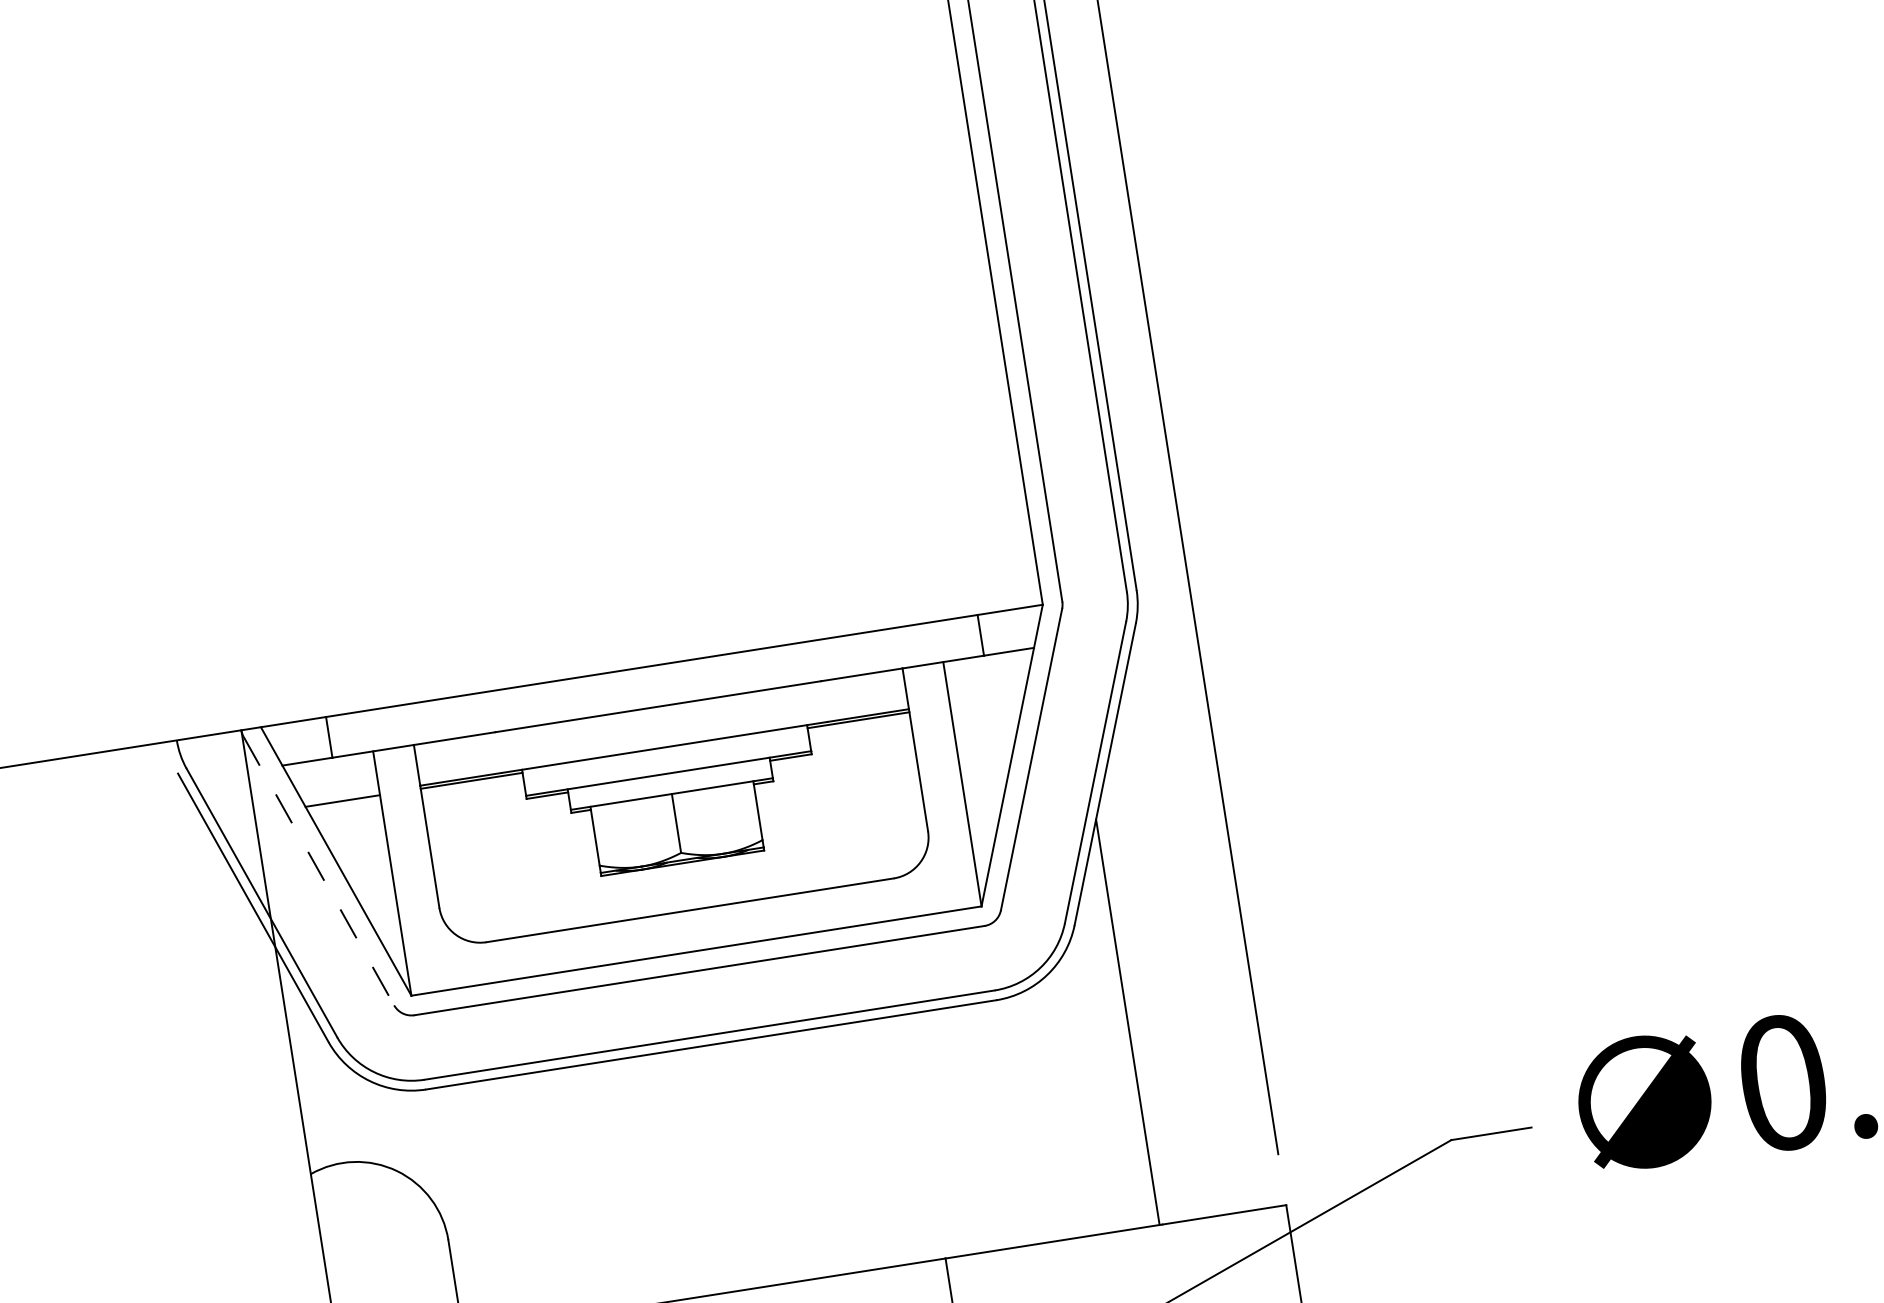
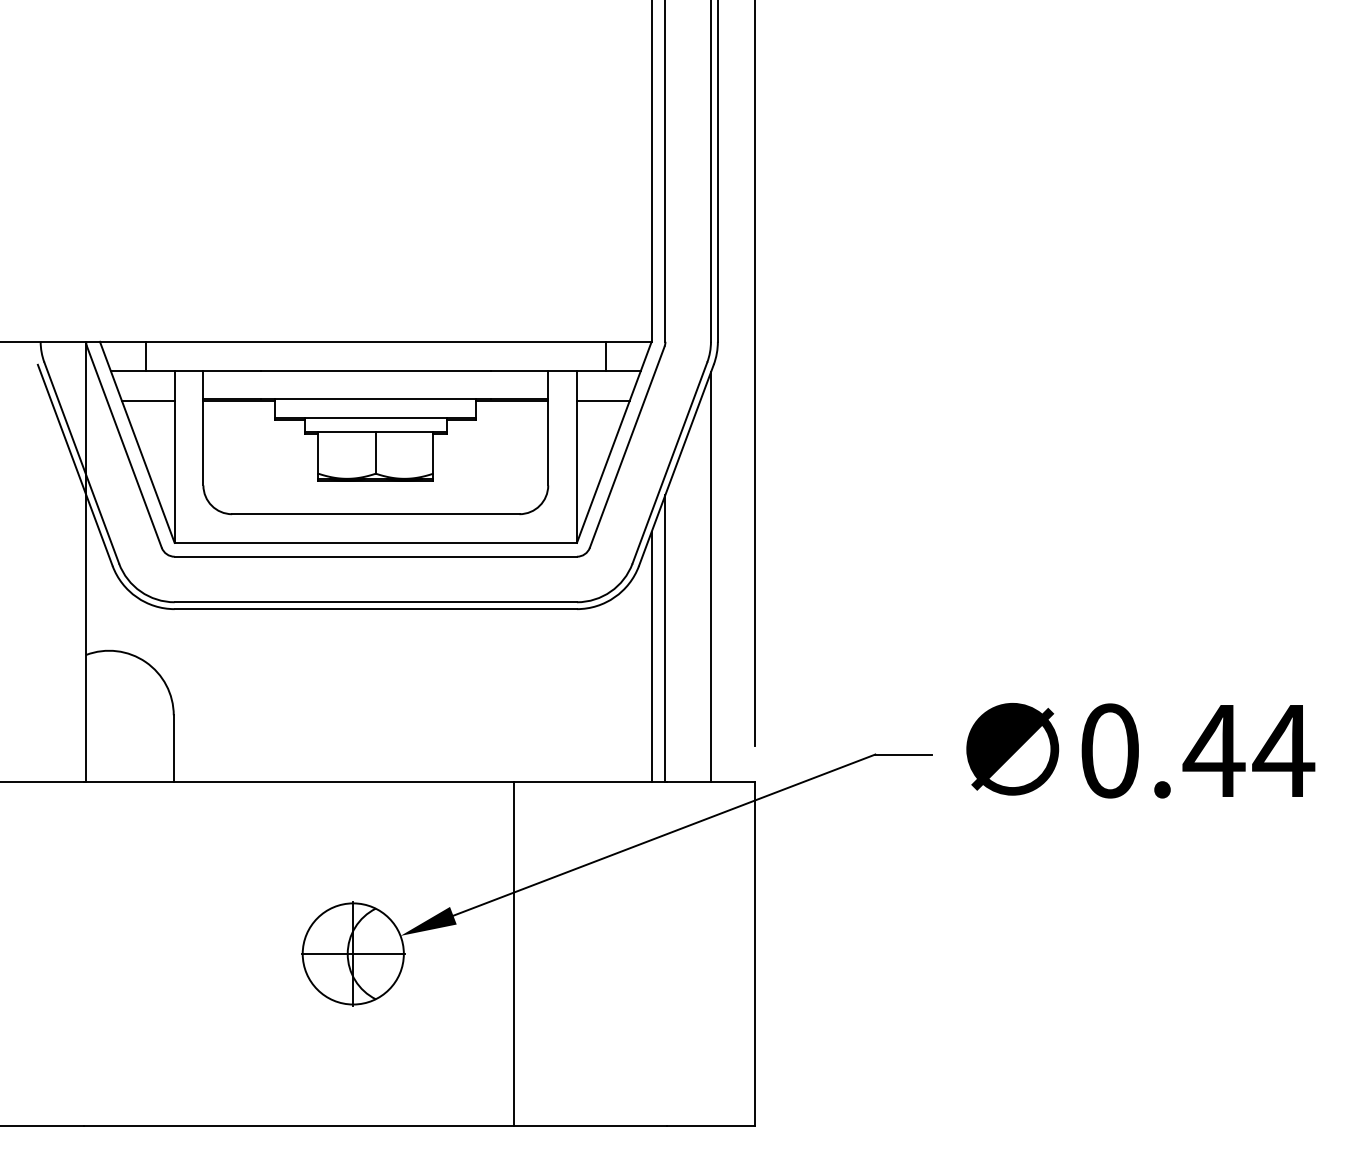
line: (986, 700) -> (602, 401), added
line: (319, 871) -> (124, 447), dashed -> solid
line: (1178, 924) -> (710, 576), added
line: (1112, 1050) -> (651, 656), added

